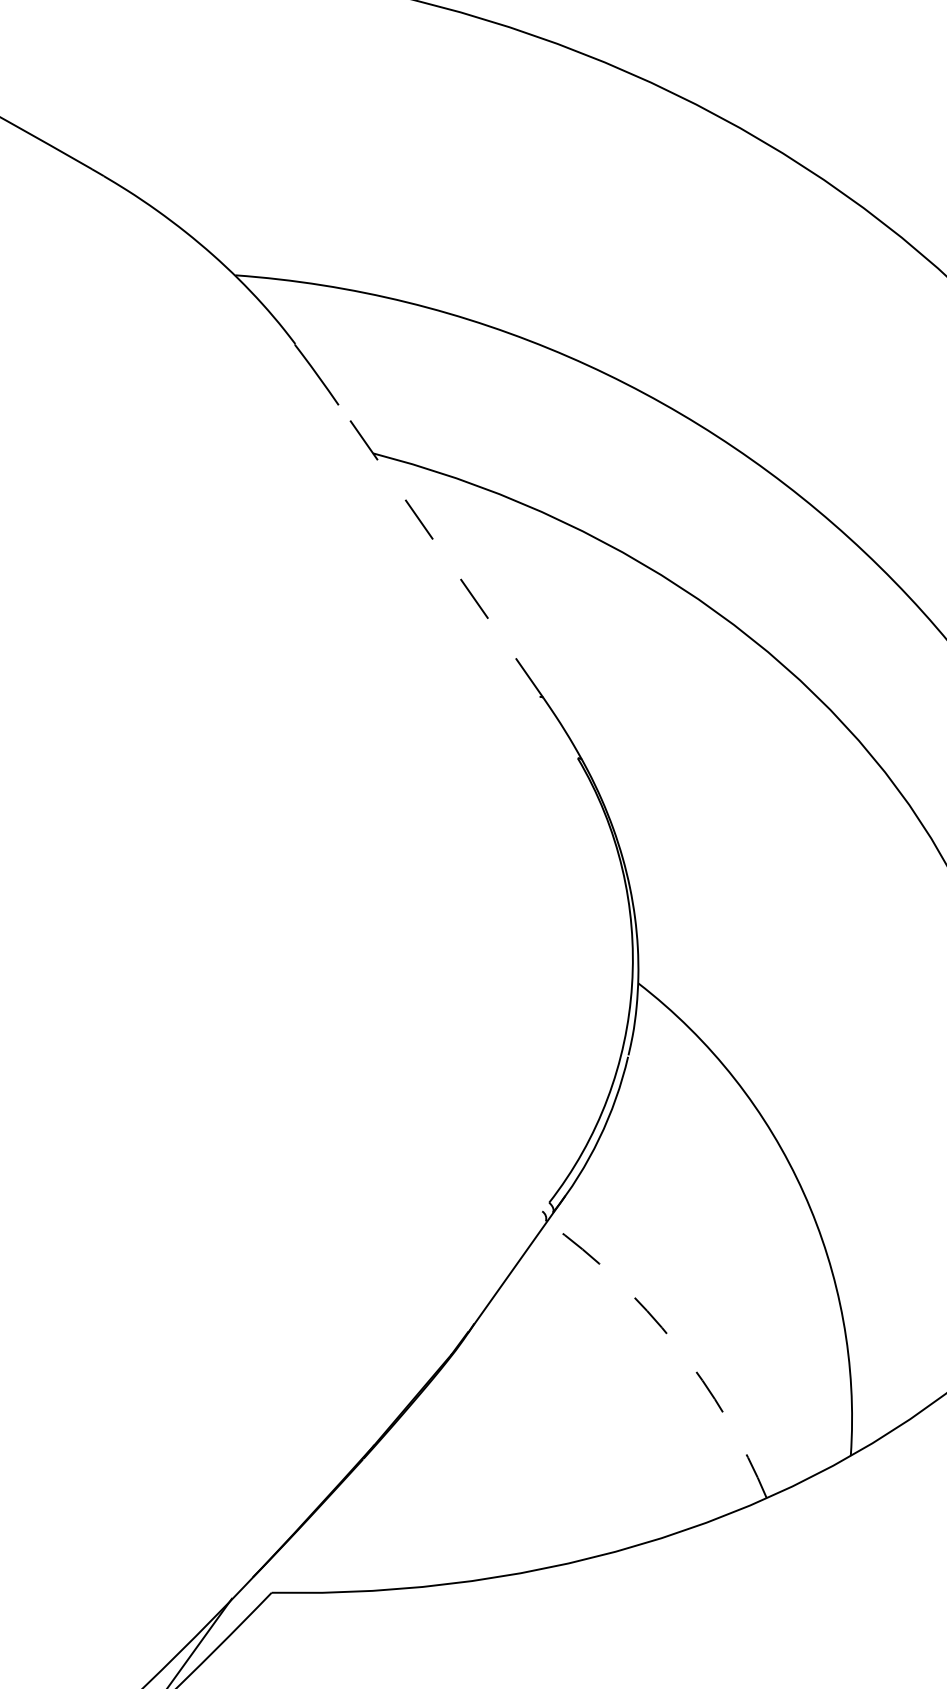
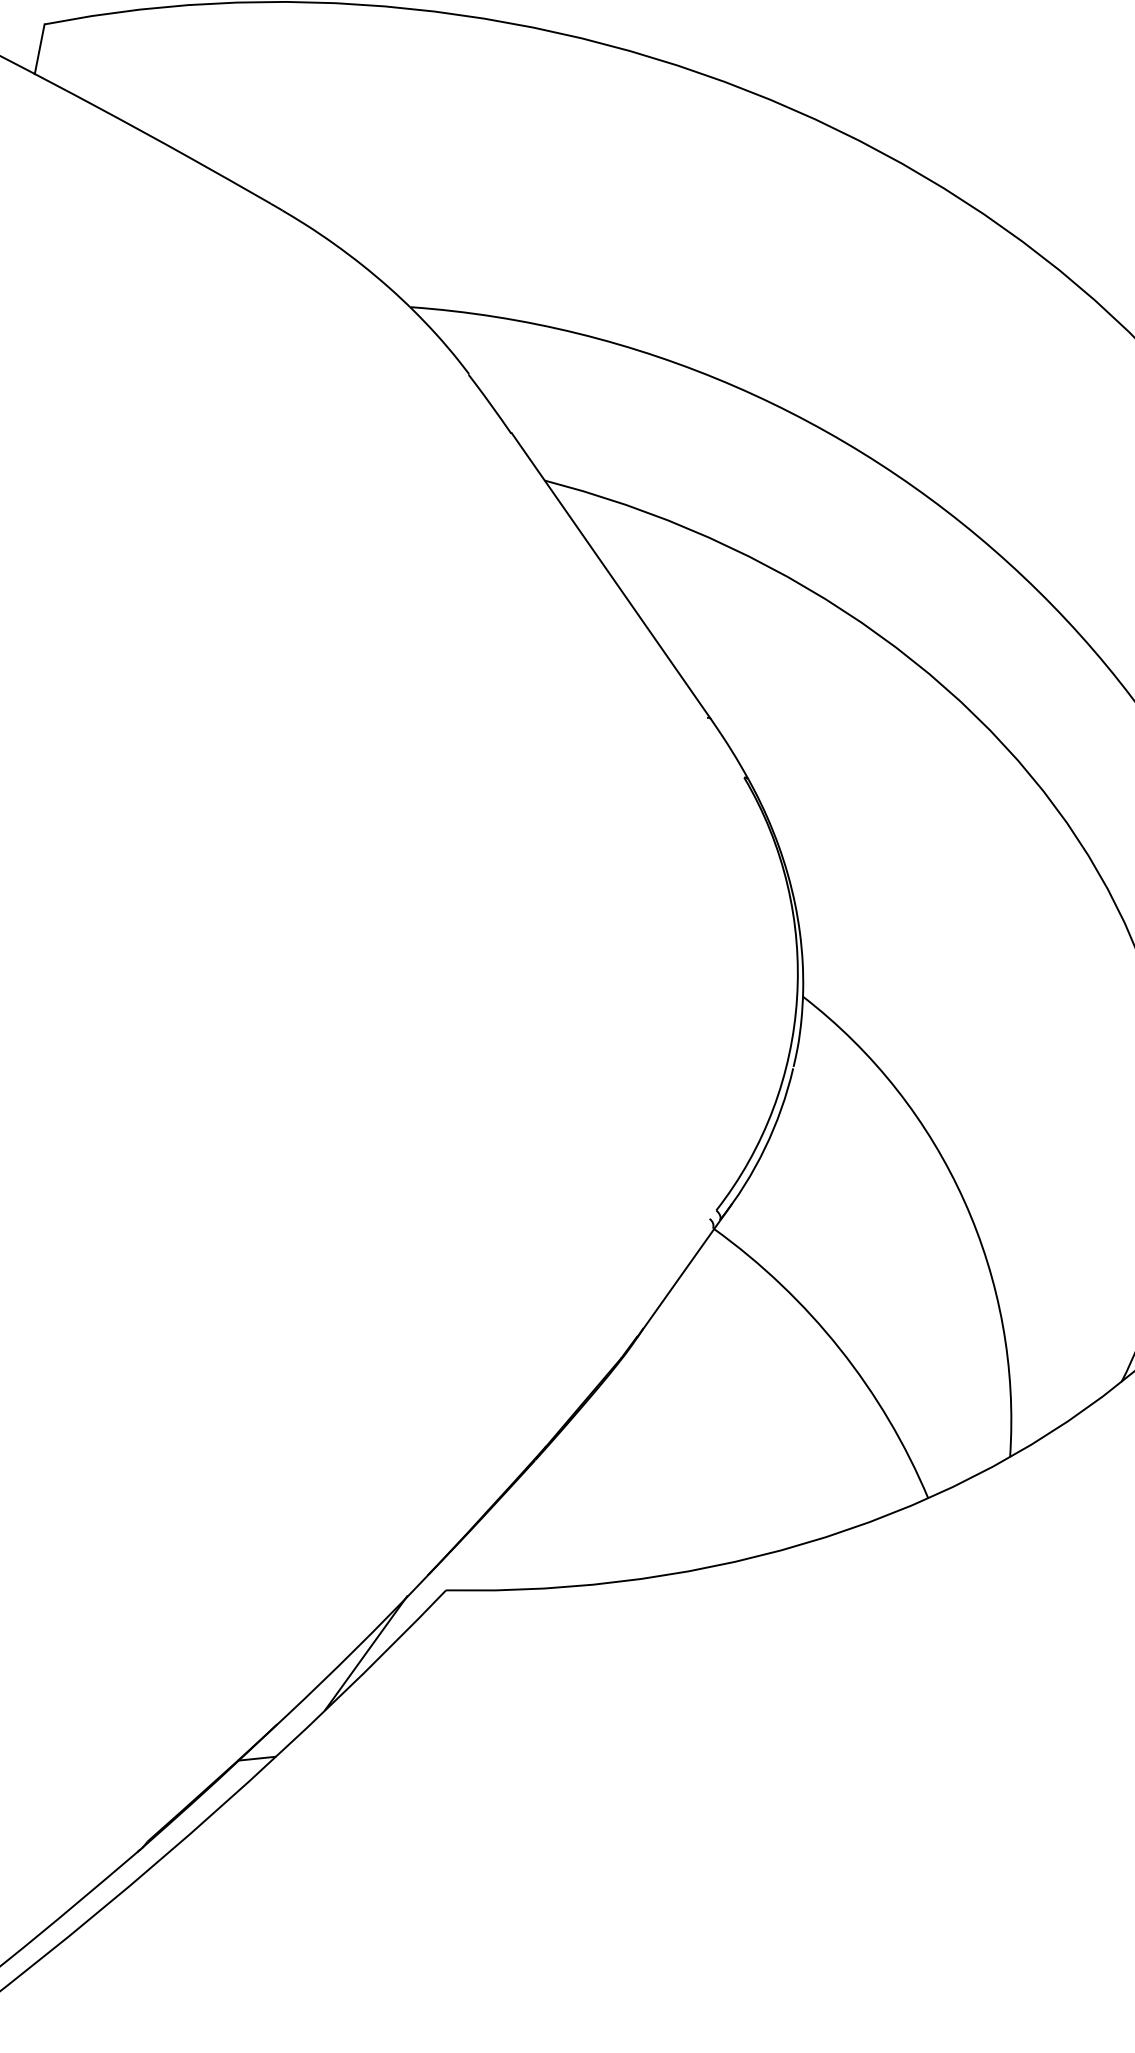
line: (440, 550) -> (610, 575), dashed -> solid
arc: (675, 1344) -> (839, 1348), dashed -> solid

